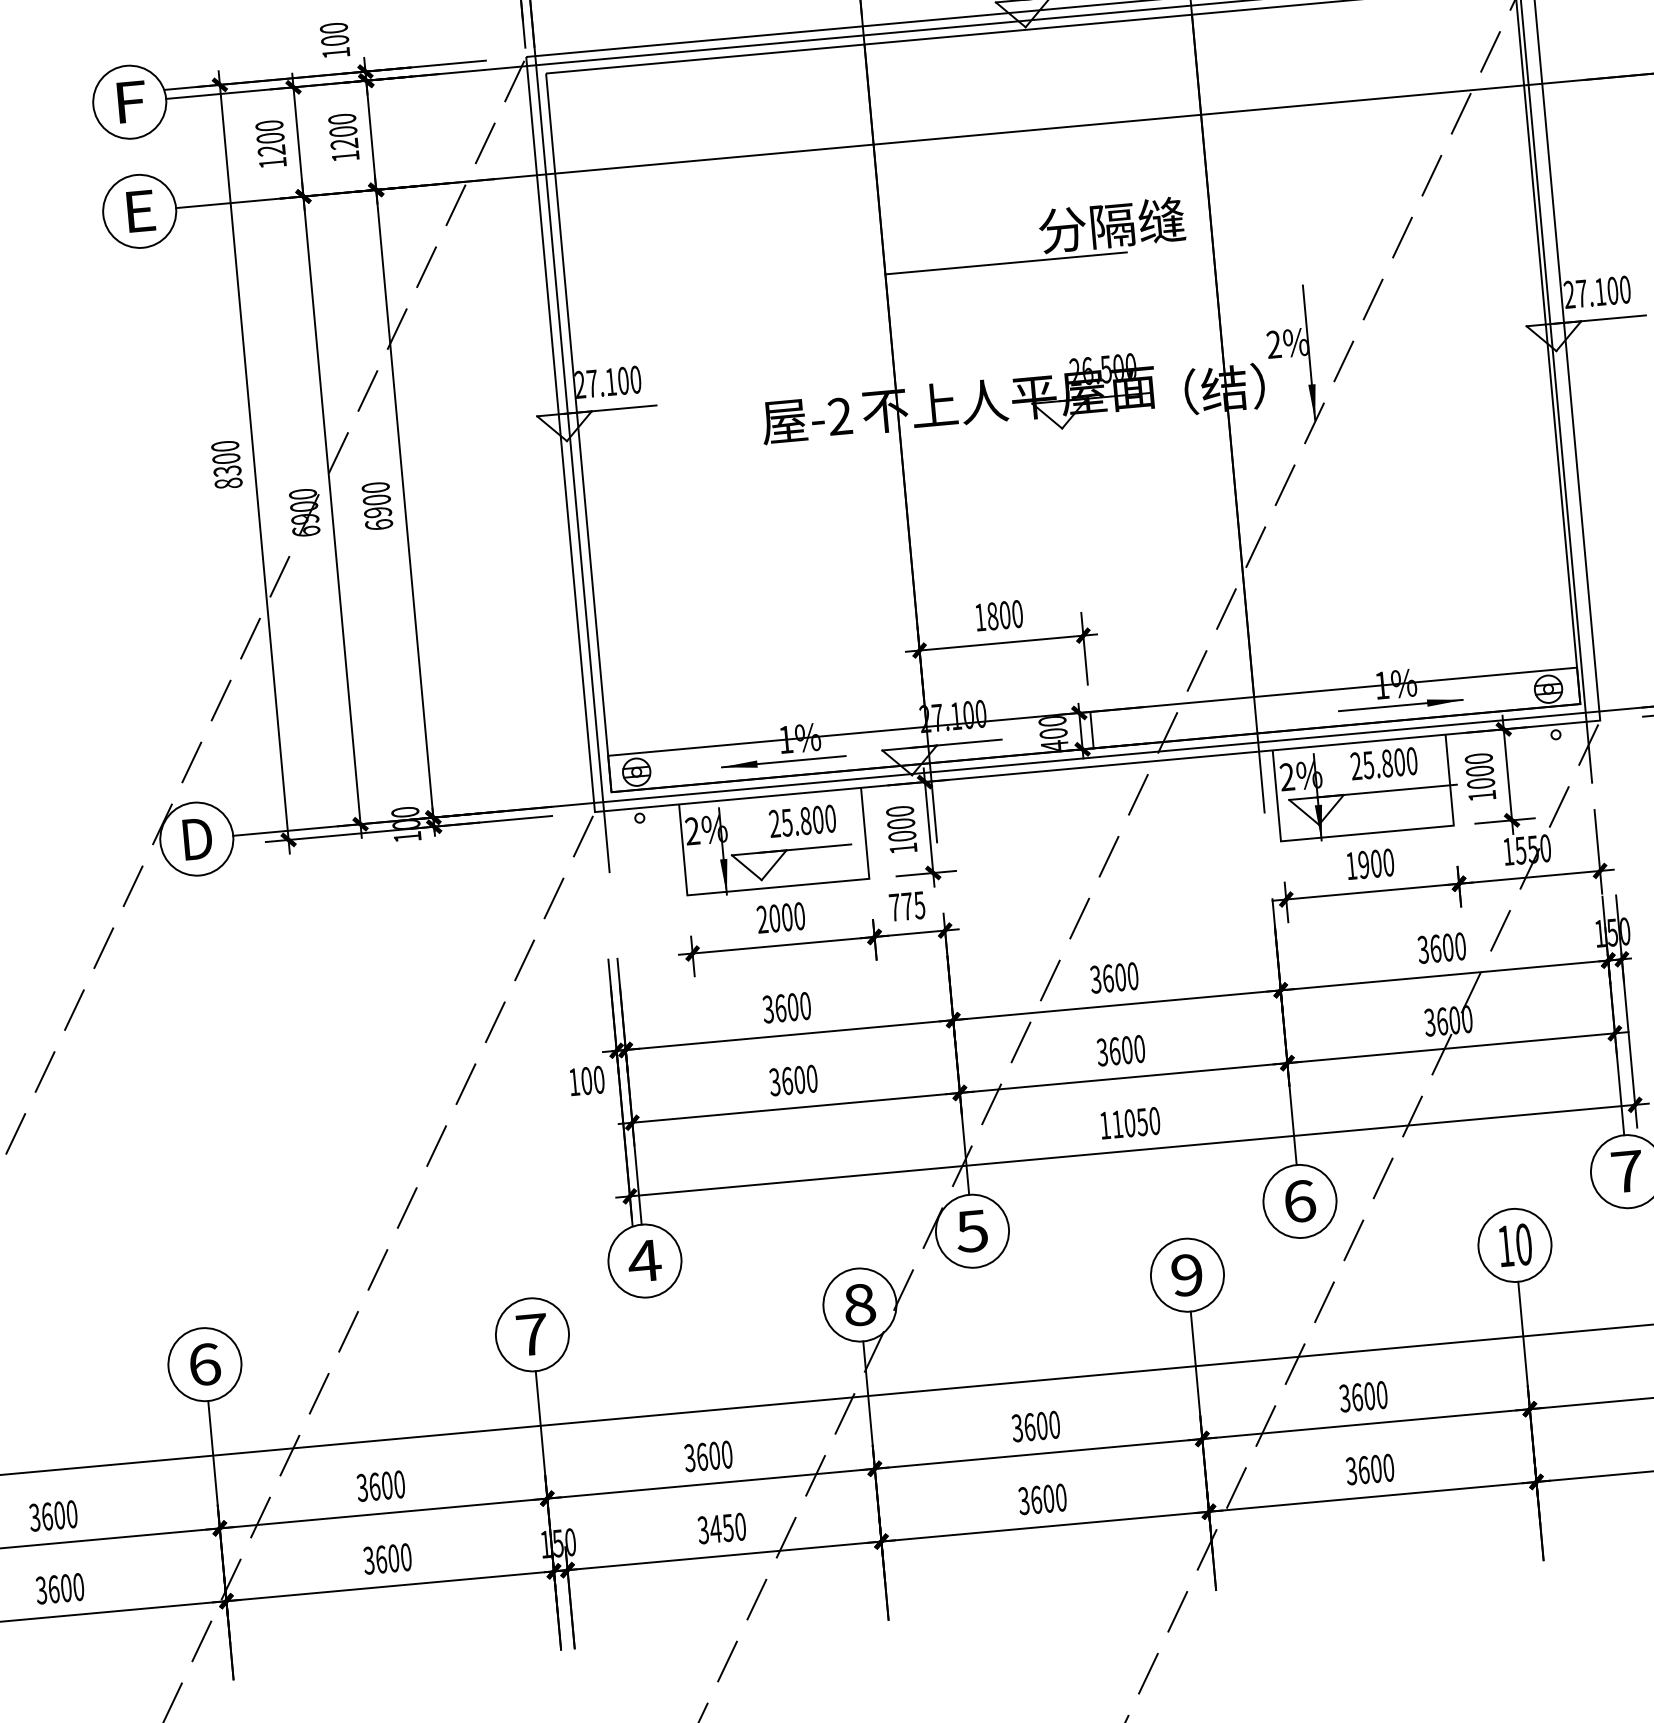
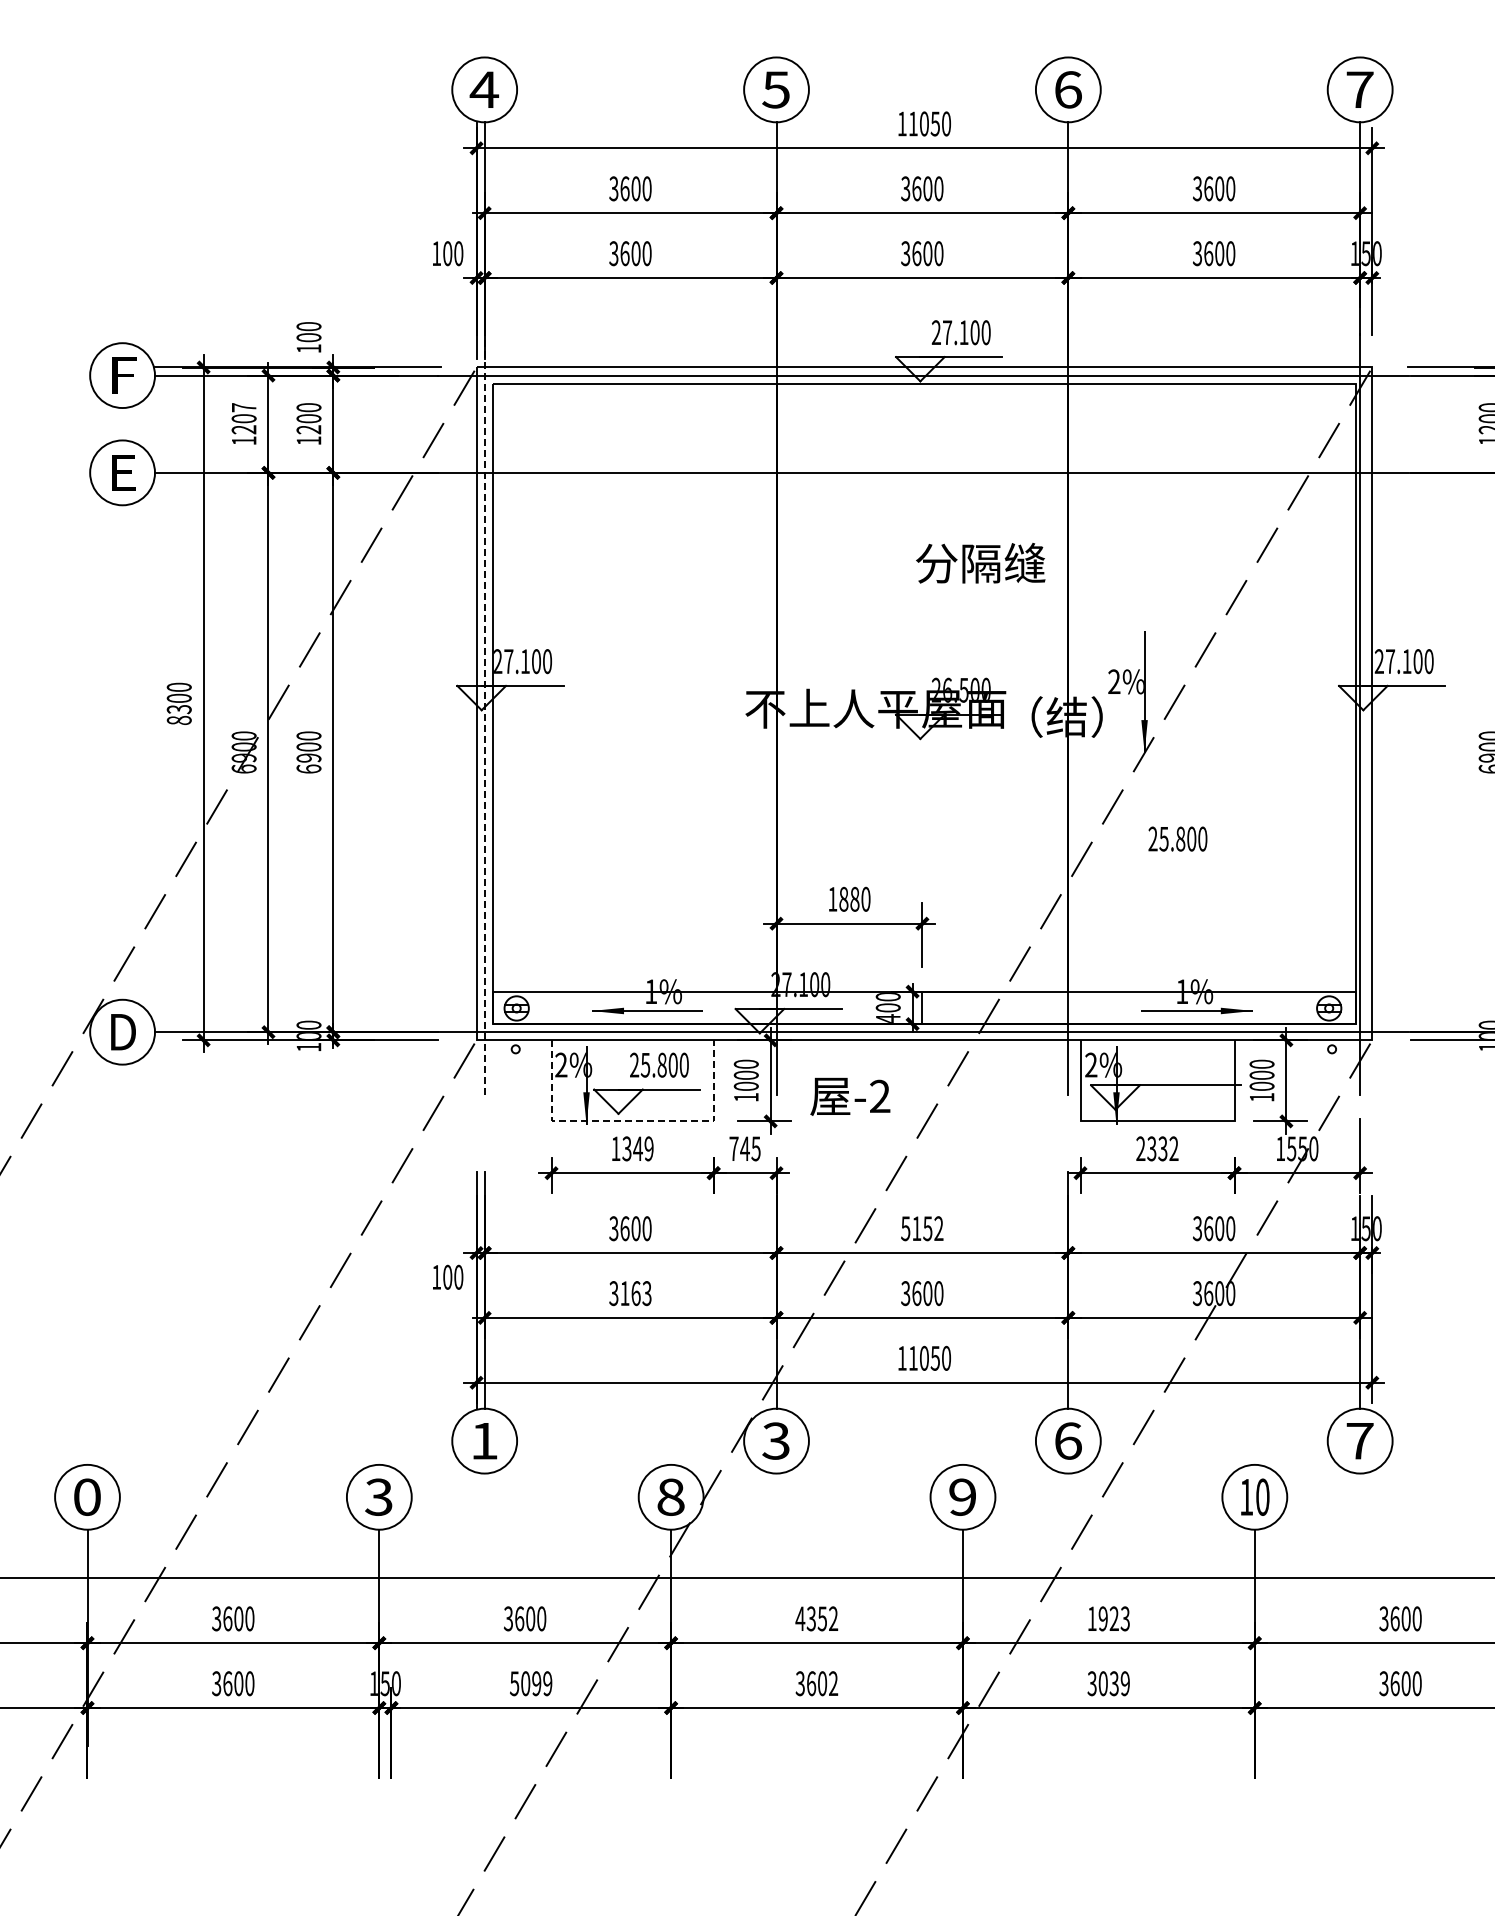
text: (268, 125) -> (243, 407), 1200 -> 1207
line: (1005, 263) -> (883, 588), removed
text: (806, 419) -> (850, 1096), moved
line: (570, 444) -> (484, 713), solid -> dashed
text: (1004, 615) -> (854, 899), 1800 -> 1880
text: (1383, 763) -> (1177, 838), moved
text: (1370, 863) -> (1157, 1148), 1900 -> 2332
line: (779, 887) -> (633, 1121), solid -> dashed
text: (906, 906) -> (744, 1148), 775 -> 745
text: (780, 917) -> (632, 1148), 2000 -> 1349
text: (1114, 977) -> (922, 1228), 3600 -> 5152
text: (799, 1079) -> (635, 1293), 3600 -> 3163
text: (971, 1230) -> (775, 1440), 5 -> 3
text: (644, 1261) -> (484, 1441), 4 -> 1
text: (531, 1334) -> (378, 1496), 7 -> 3
text: (204, 1363) -> (87, 1496), 6 -> 0
text: (1363, 1396) -> (1108, 1618), 3600 -> 1923
text: (1035, 1426) -> (816, 1618), 3600 -> 4352
text: (1375, 1468) -> (1113, 1683), 3600 -> 3039
text: (1061, 1497) -> (833, 1683), 3600 -> 3602
text: (722, 1528) -> (531, 1683), 3450 -> 5099

